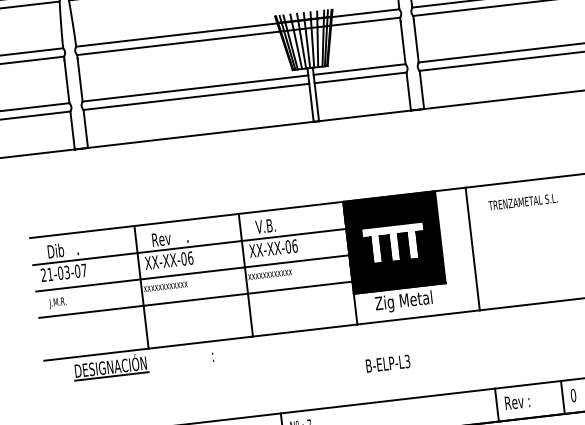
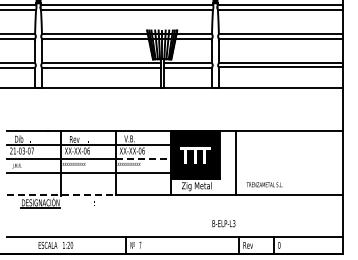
text: (522, 201) -> (264, 184), moved
line: (296, 262) -> (143, 159), solid -> dashed
line: (148, 348) -> (61, 195), solid -> dashed
text: (387, 363) -> (223, 223), moved

